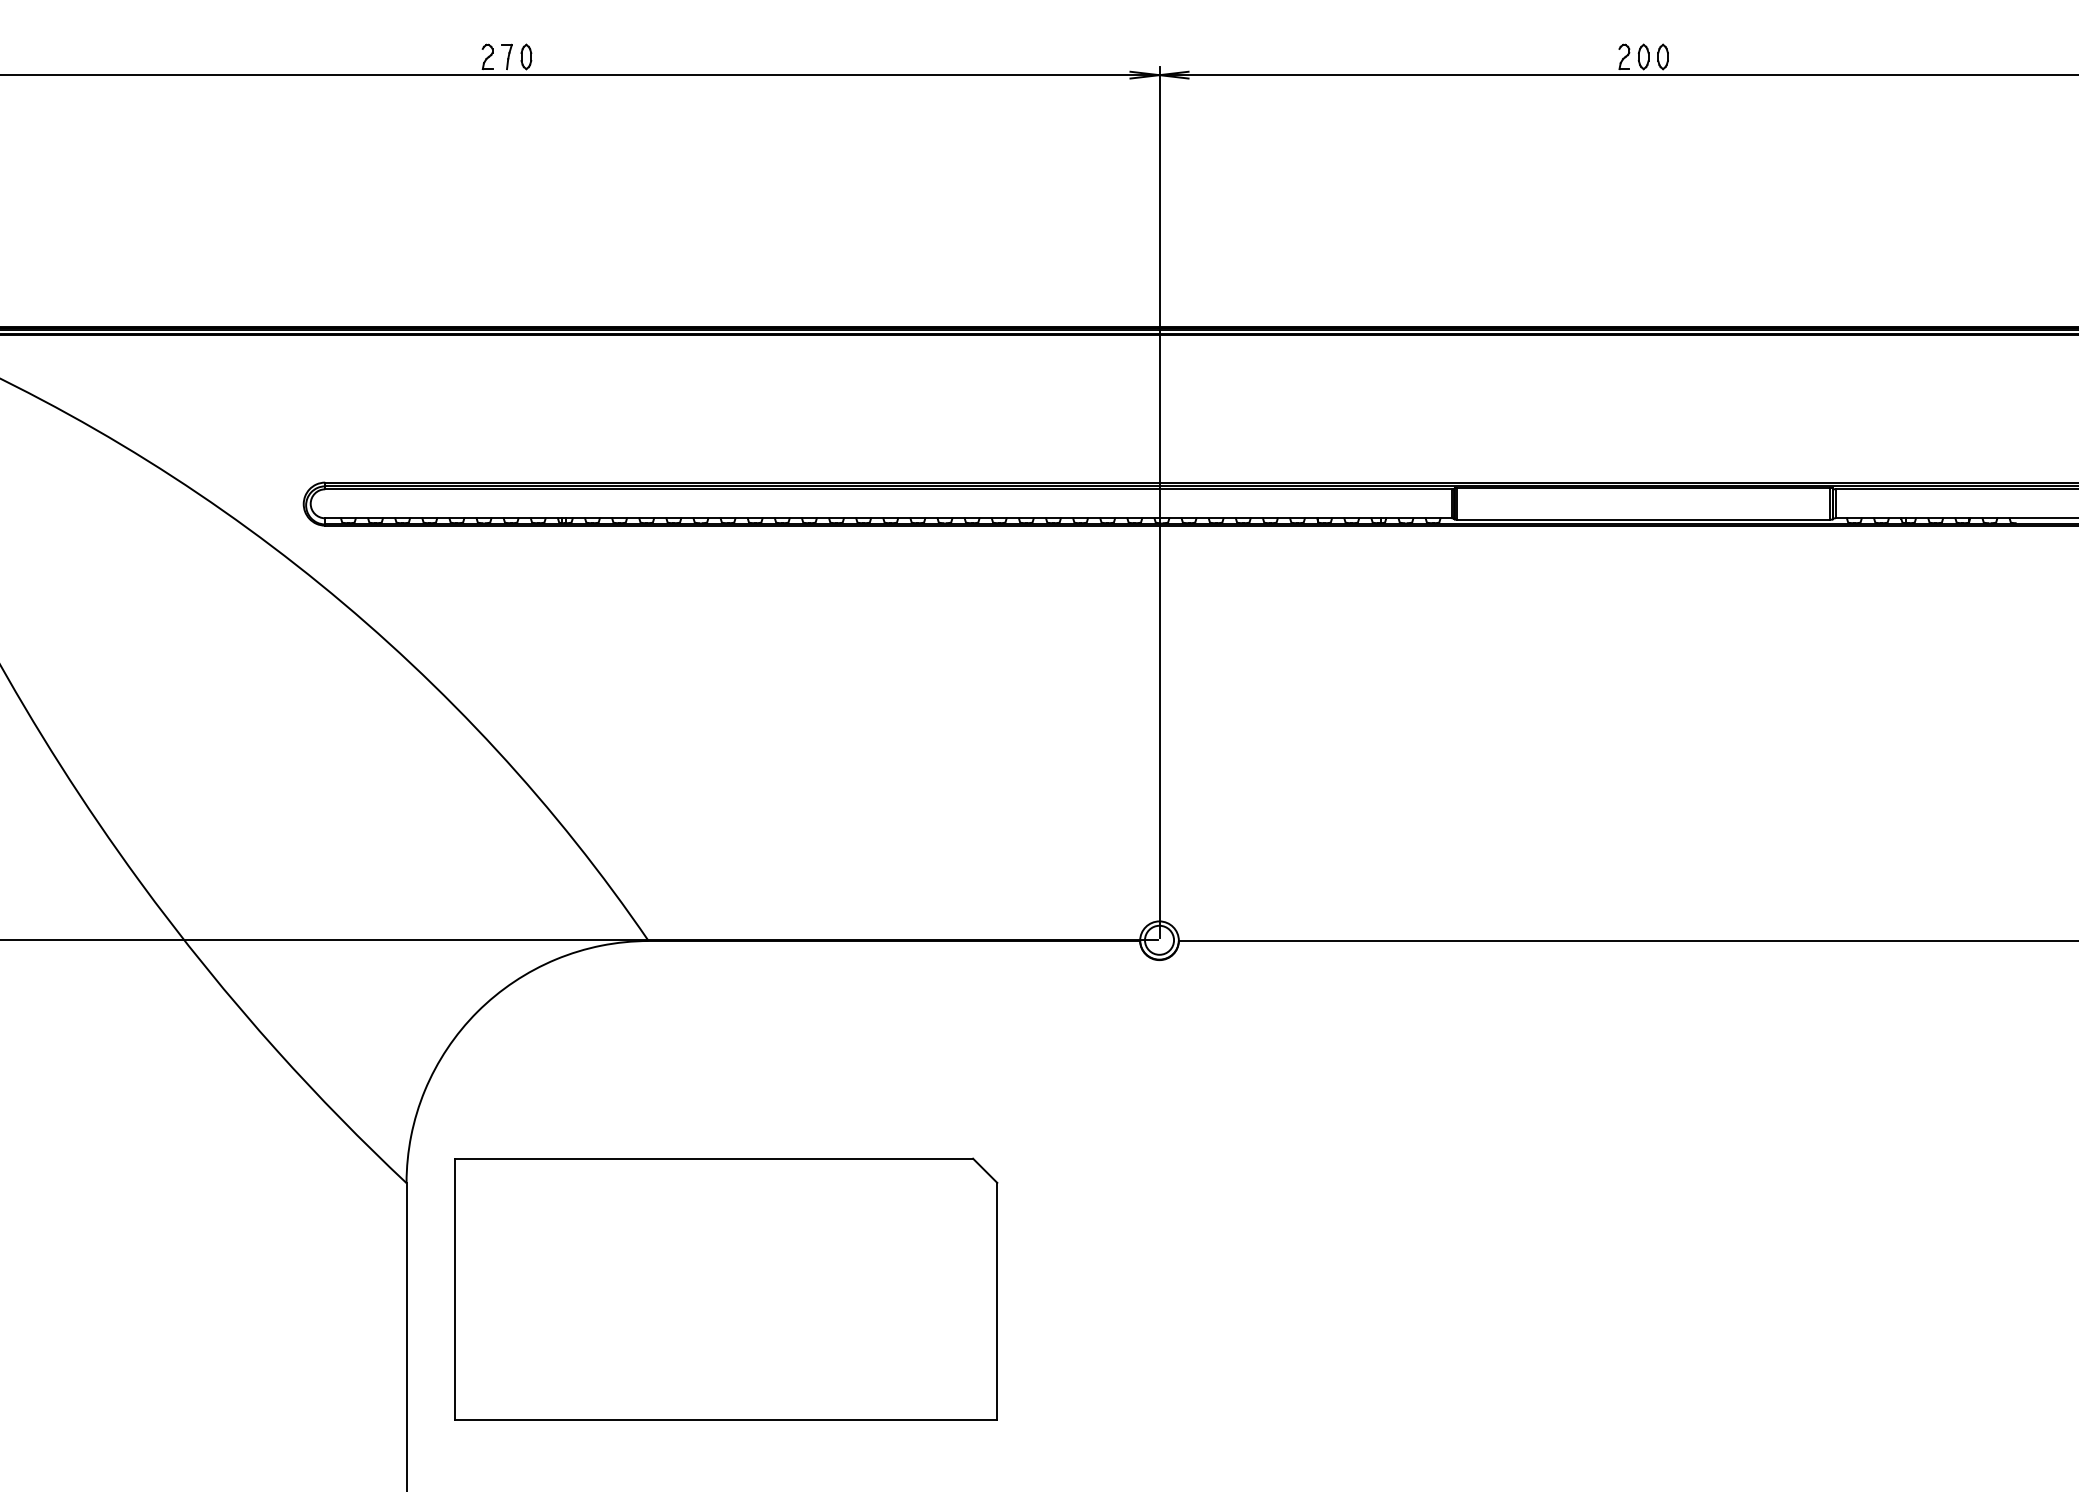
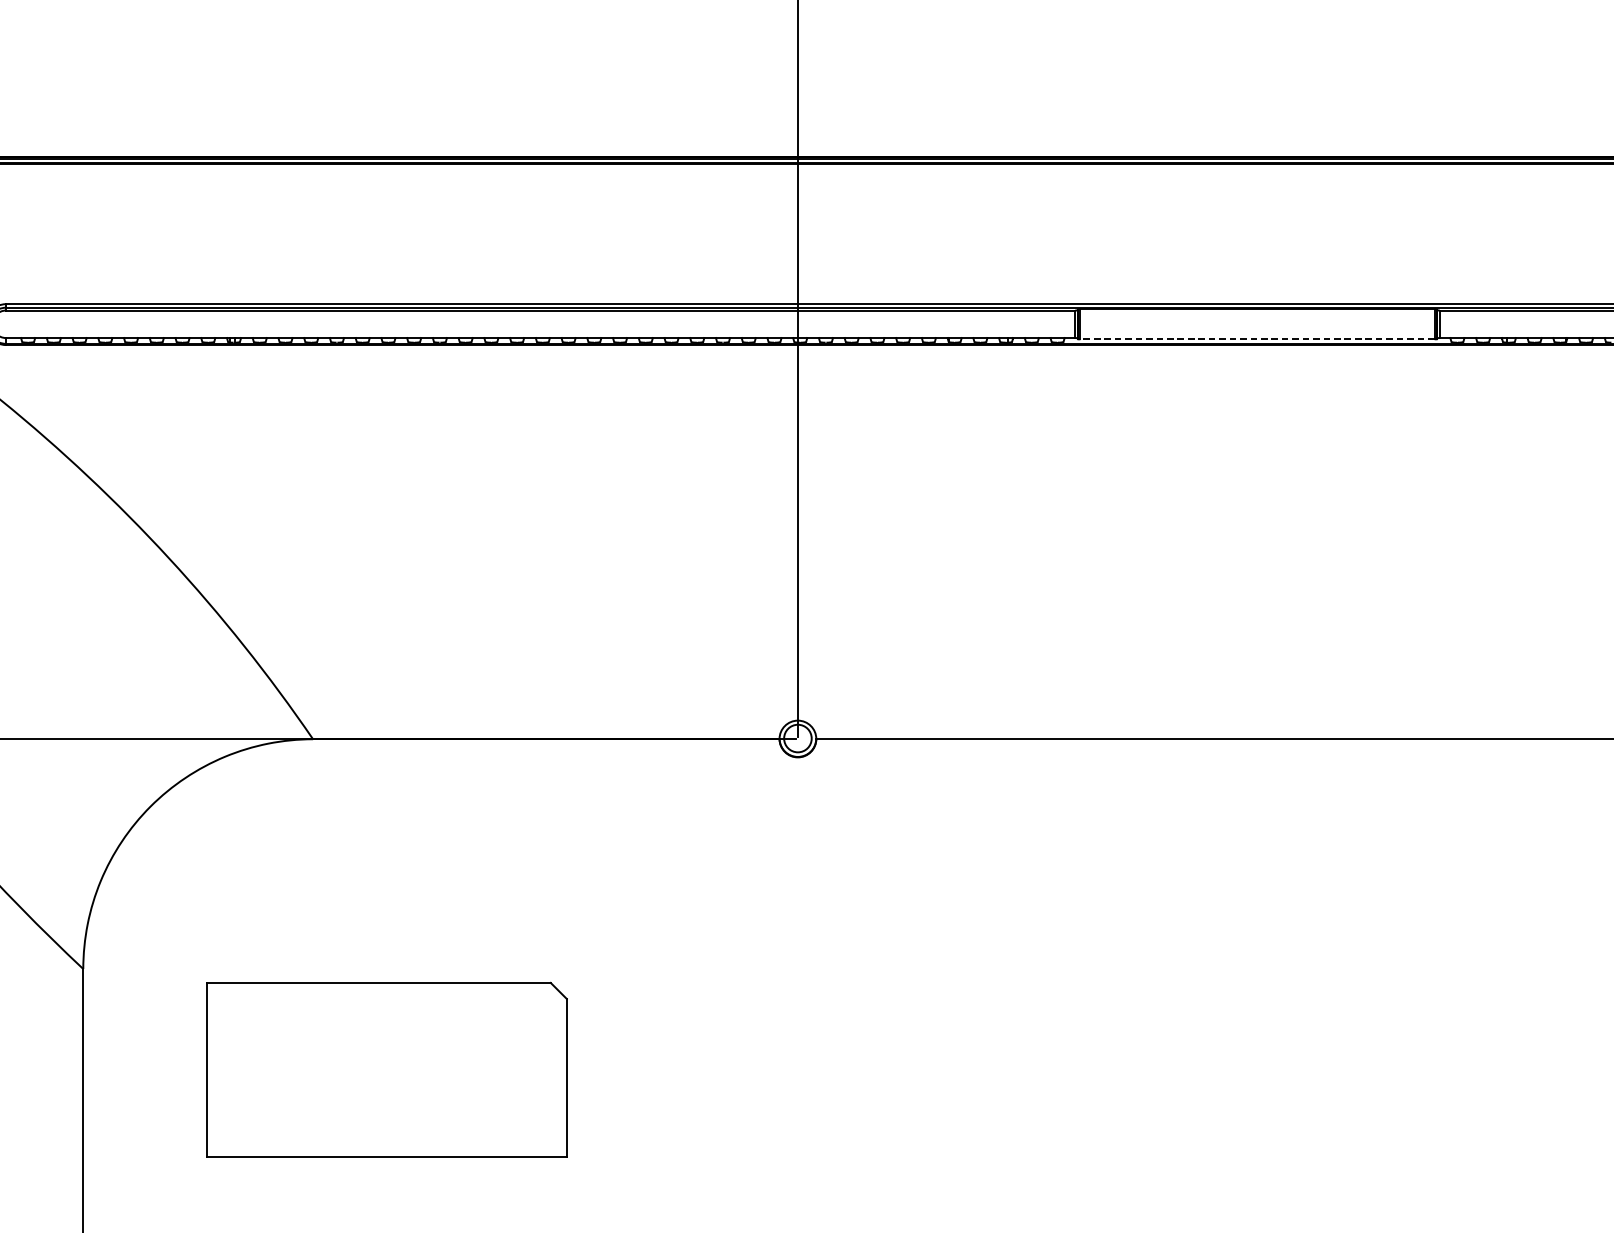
line: (1643, 519) -> (1257, 339), solid -> dashed
part: (726, 1288) -> (386, 1069), size x0.7

